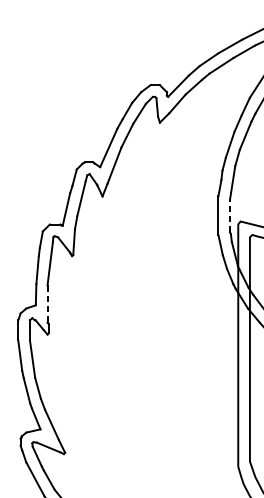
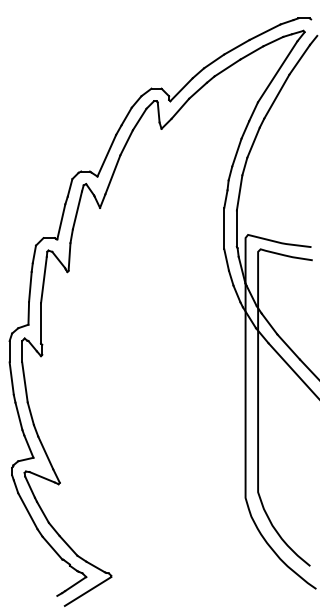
line: (229, 215) -> (236, 228), dashed -> solid
line: (47, 304) -> (41, 323), dashed -> solid

